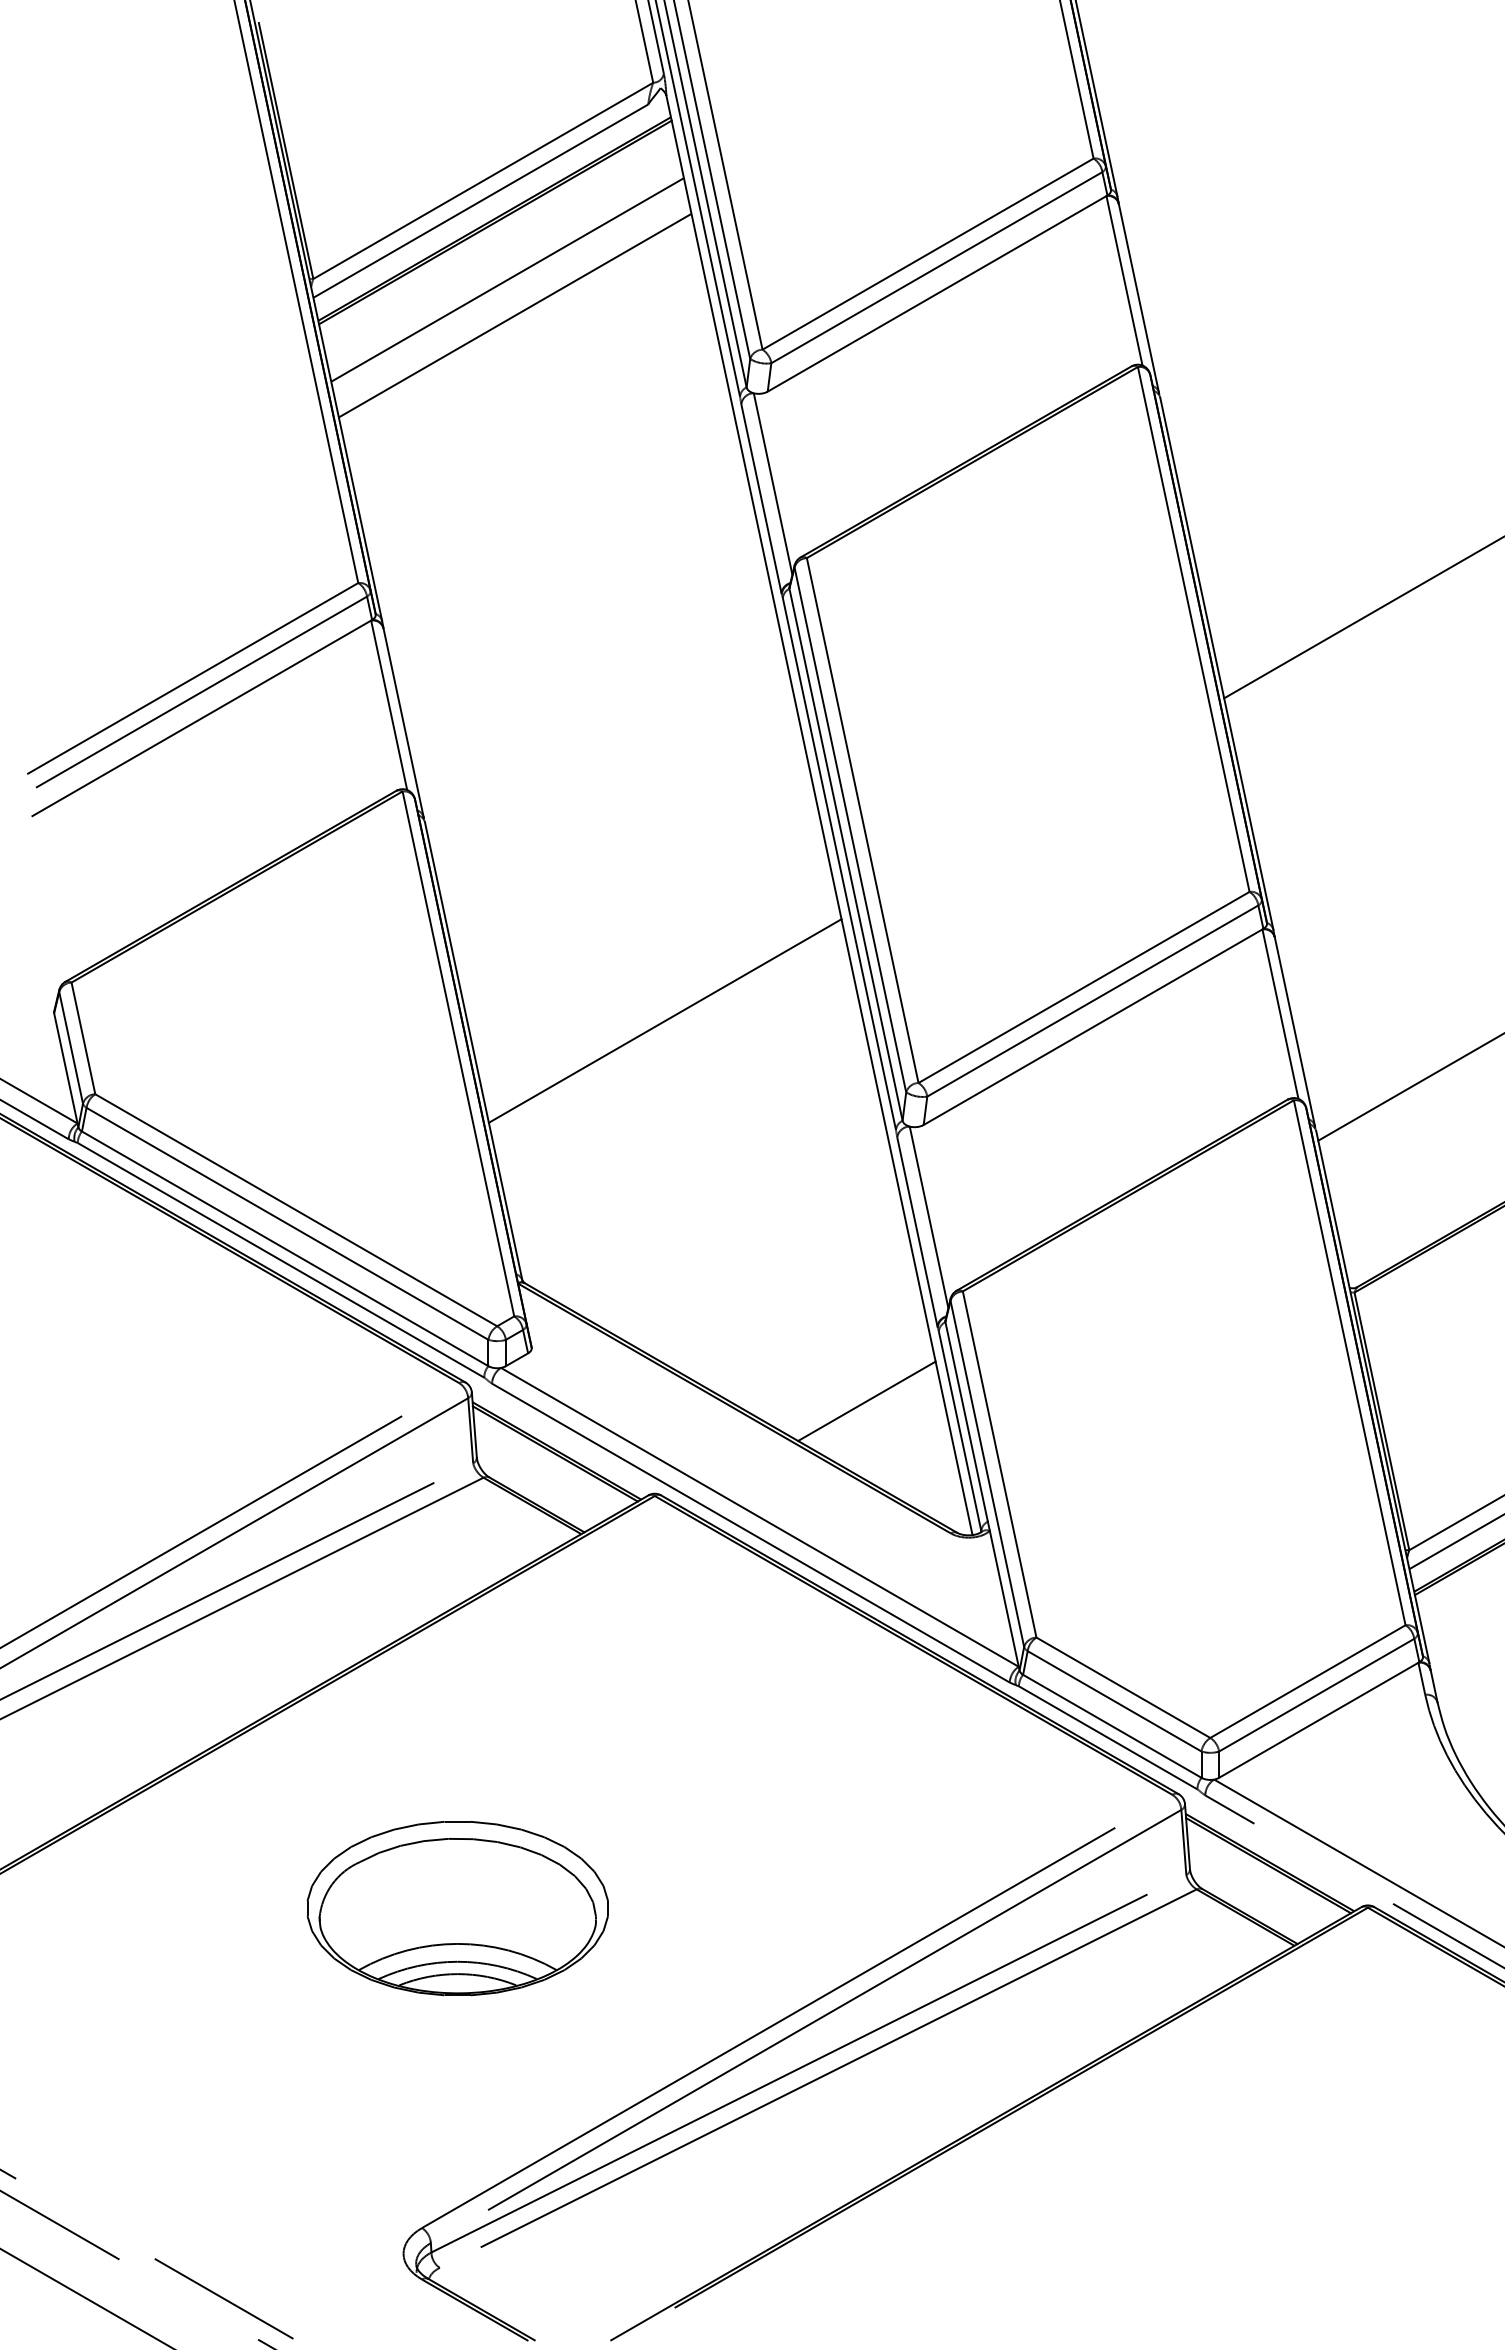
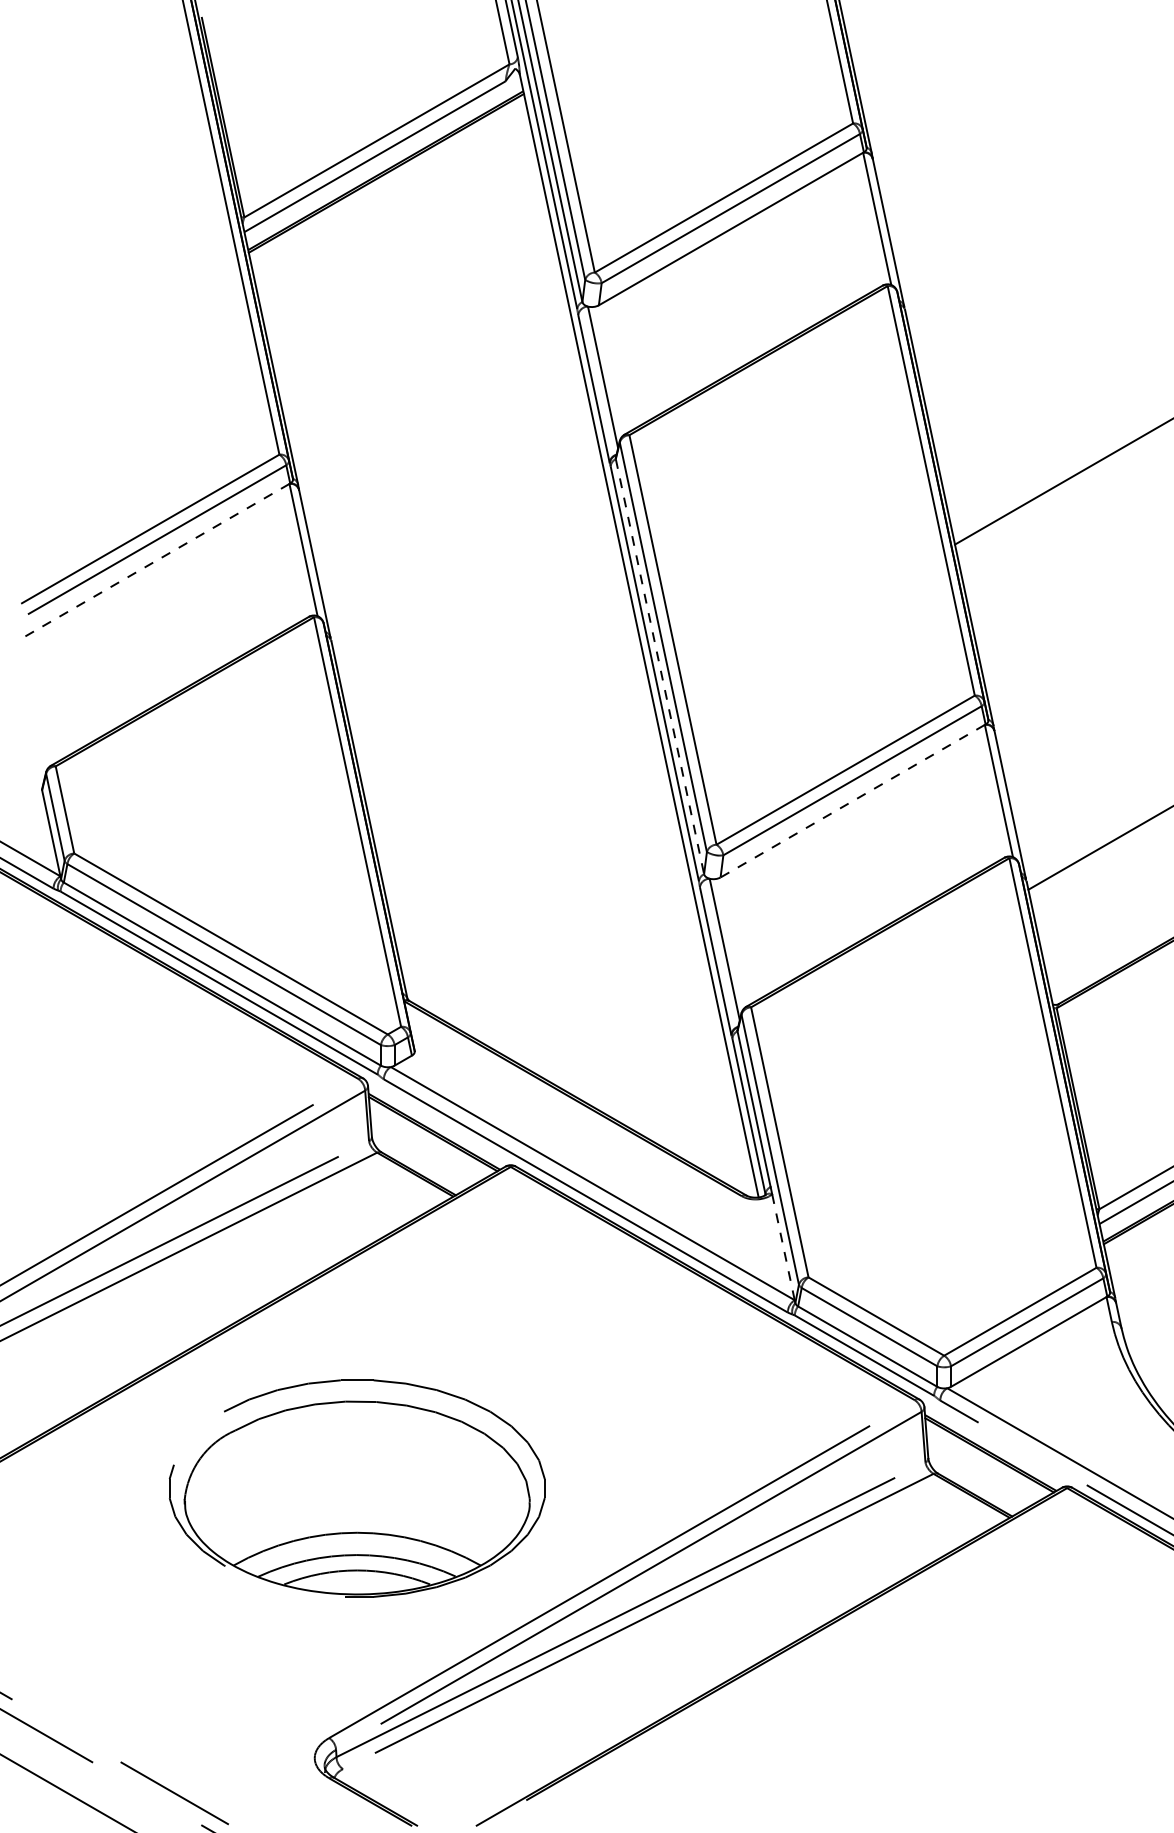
line: (507, 279) -> (395, 217), removed
line: (514, 315) -> (401, 245), removed
line: (201, 718) -> (157, 560), solid -> dashed
line: (846, 854) -> (660, 666), solid -> dashed
line: (664, 1020) -> (518, 795), removed
line: (1093, 1027) -> (853, 801), solid -> dashed
line: (866, 1401) -> (675, 1093), removed
line: (1004, 1599) -> (783, 1247), solid -> dashed
part: (457, 1908) -> (356, 1488), size x1.6

